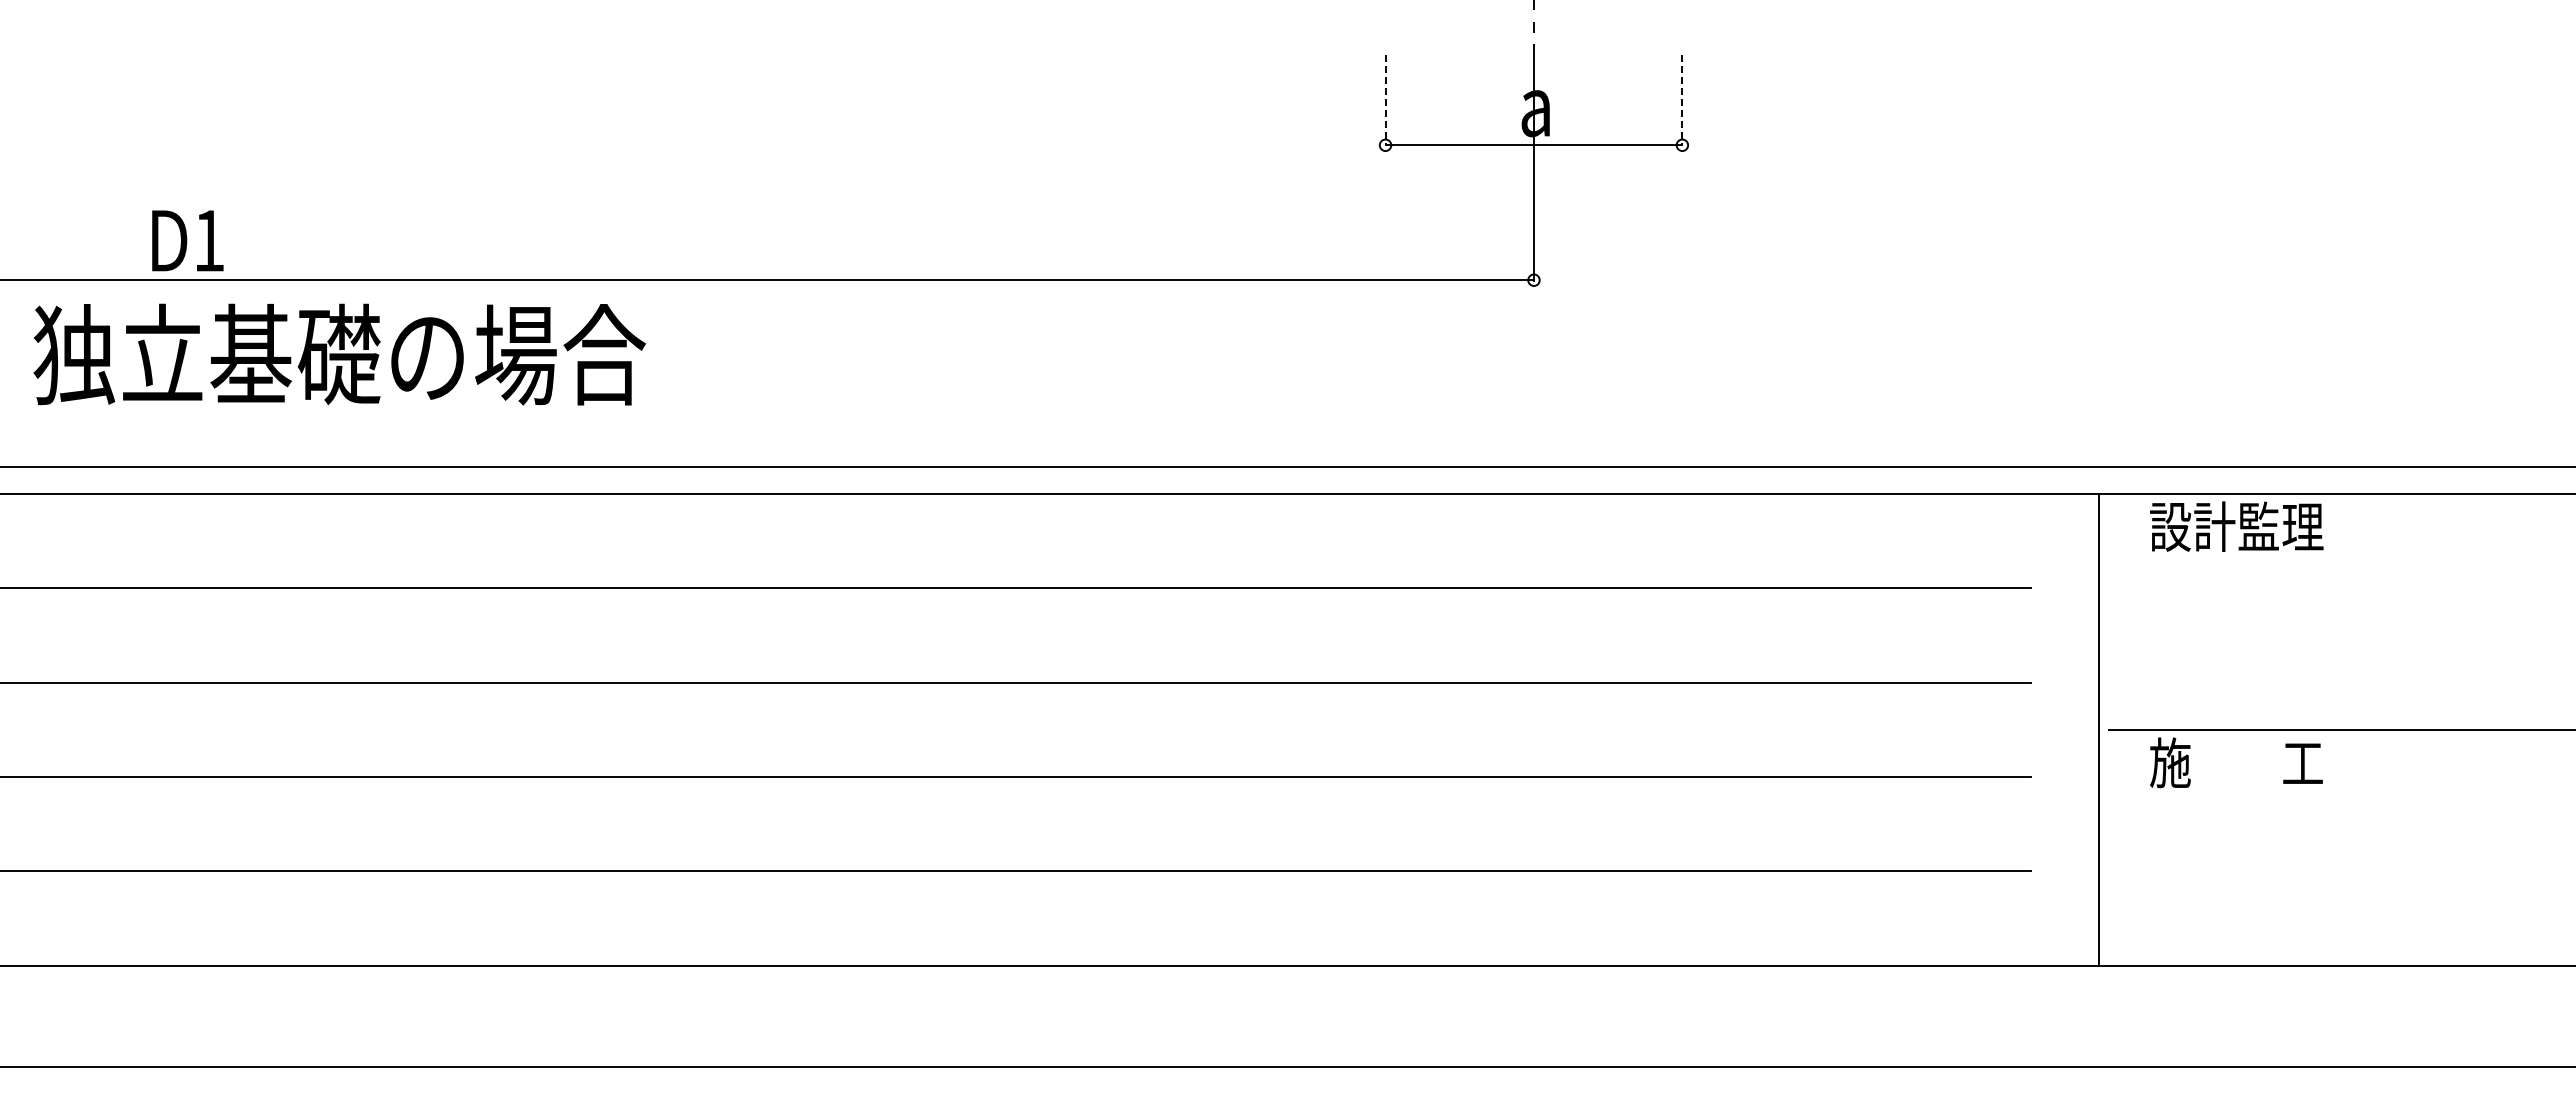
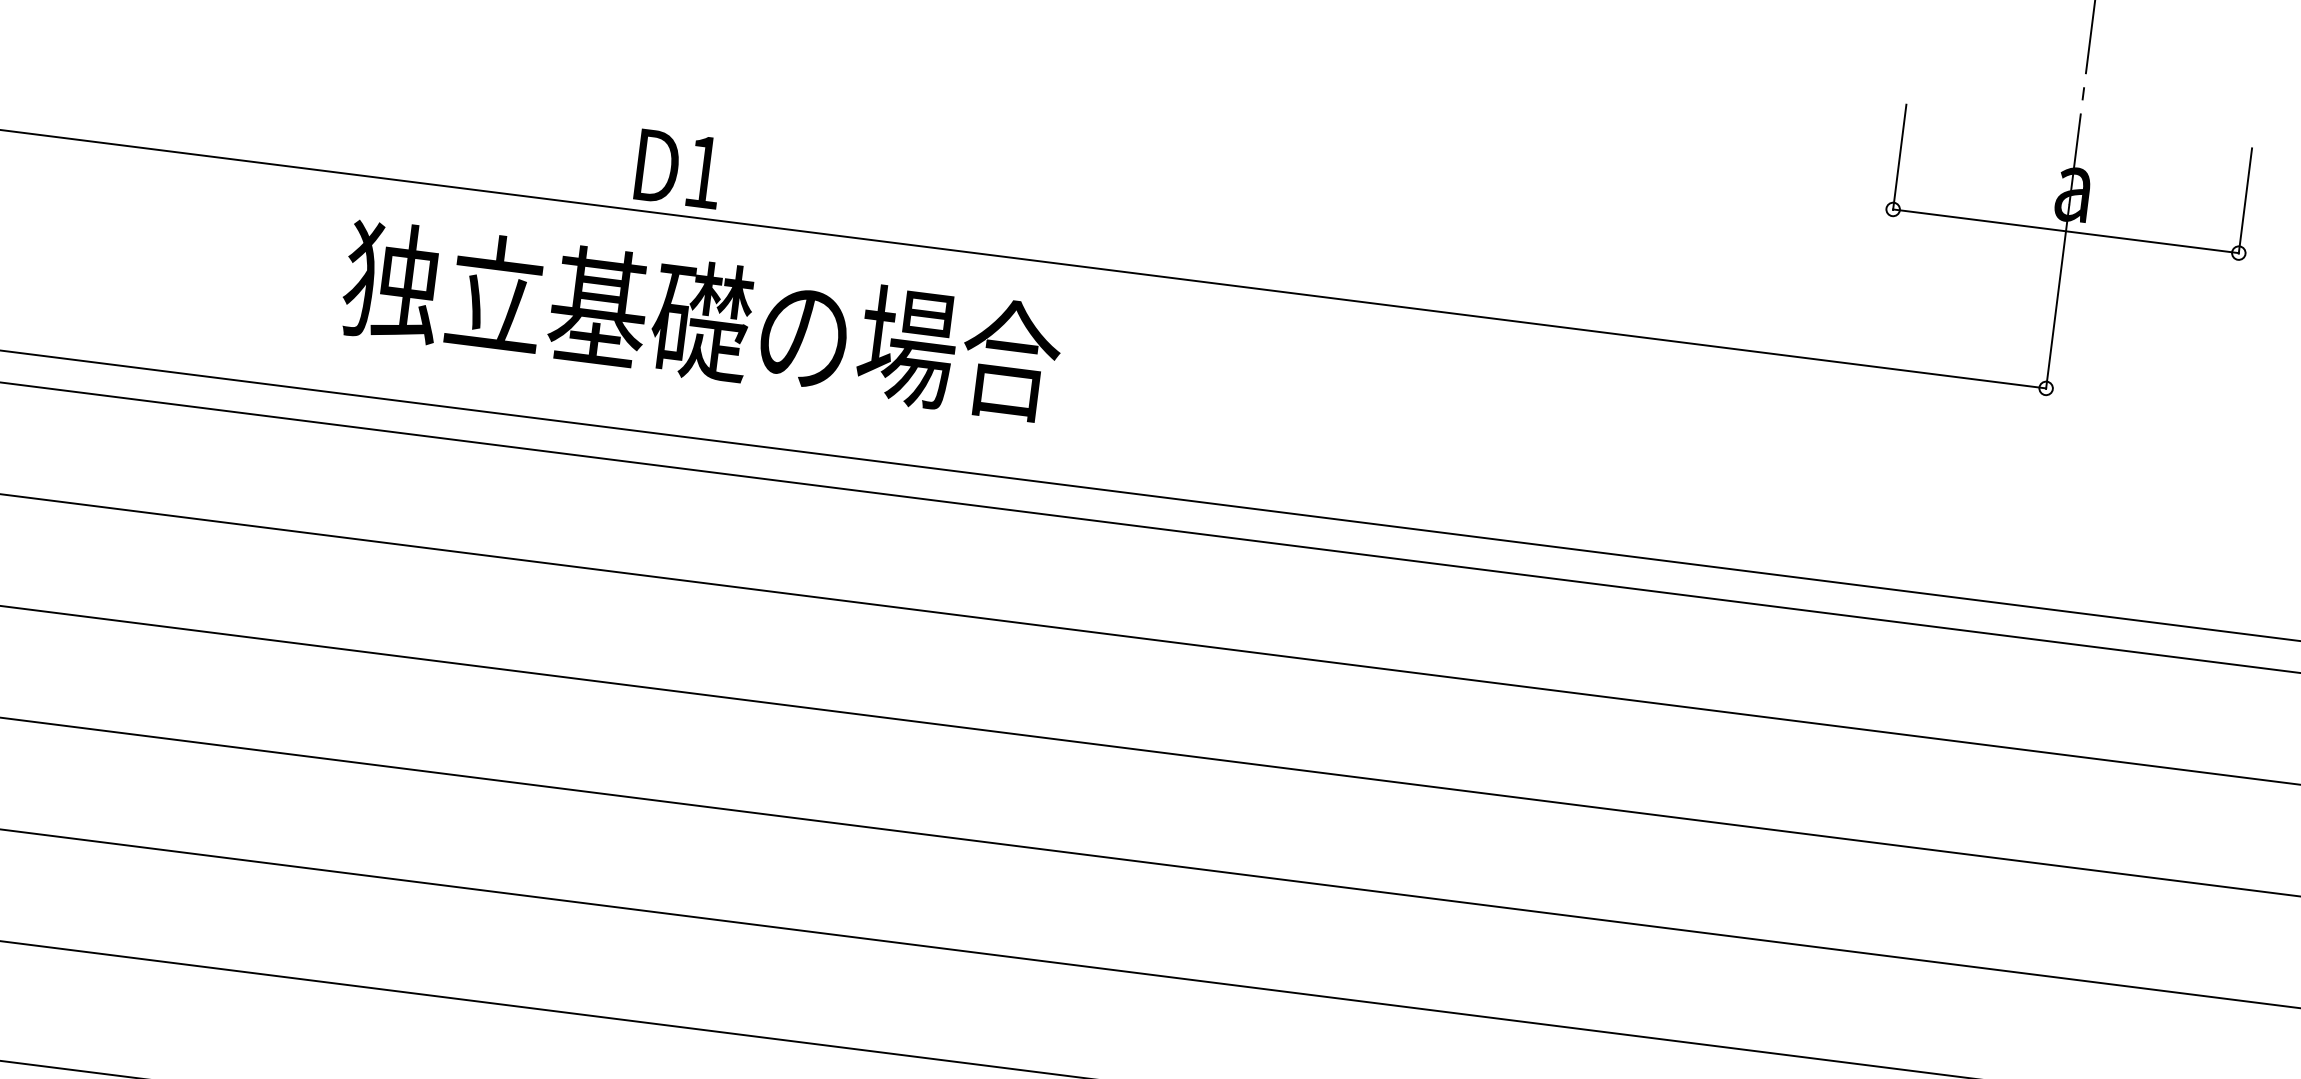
line: (1385, 101) -> (1899, 158), dashed -> solid
line: (1682, 101) -> (2245, 202), dashed -> solid
text: (187, 240) -> (678, 168), moved
text: (339, 354) -> (701, 320), moved

